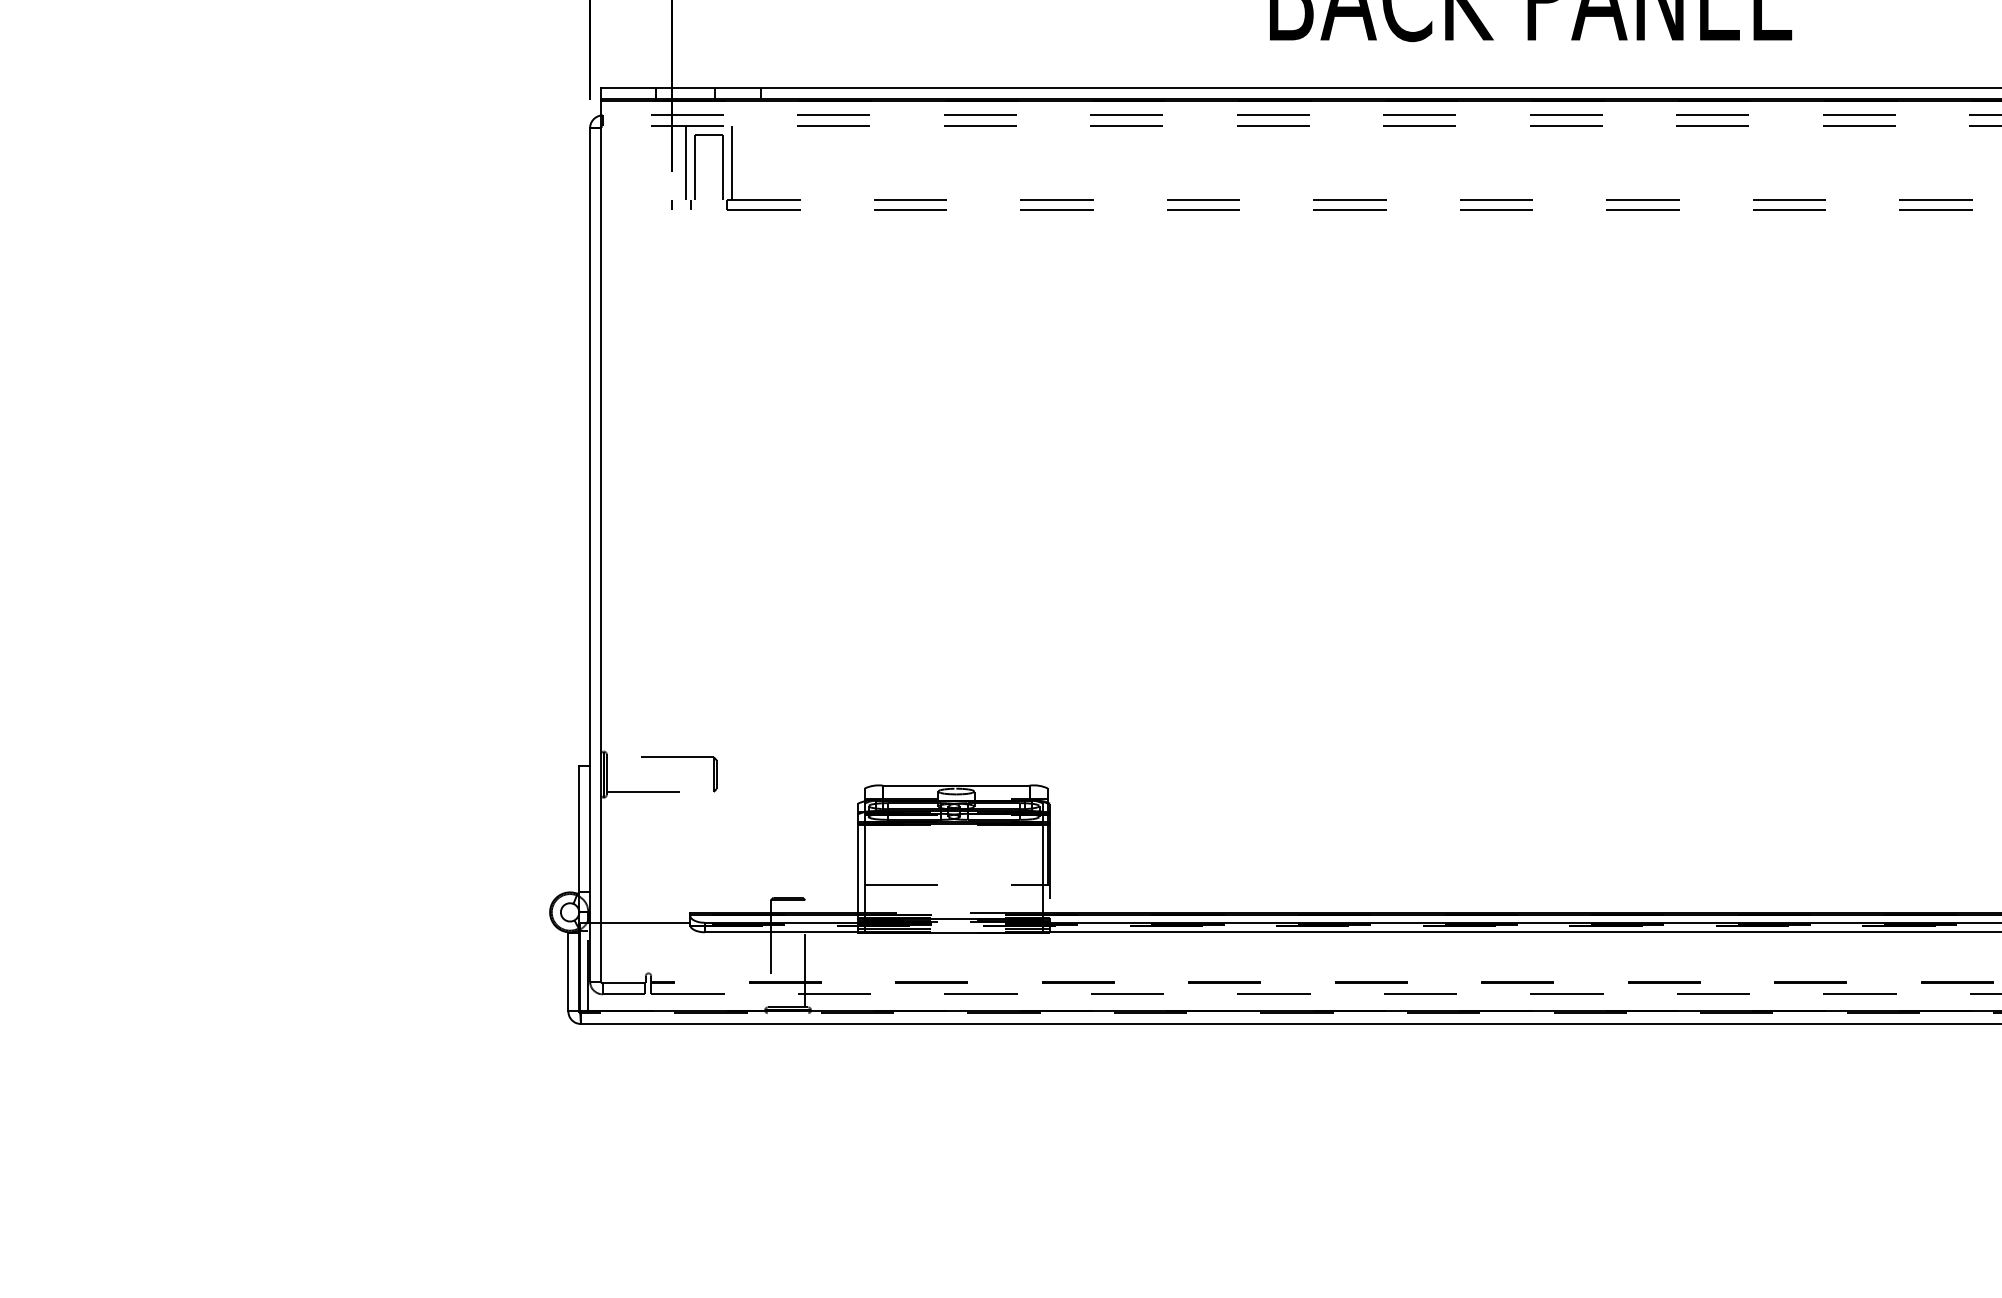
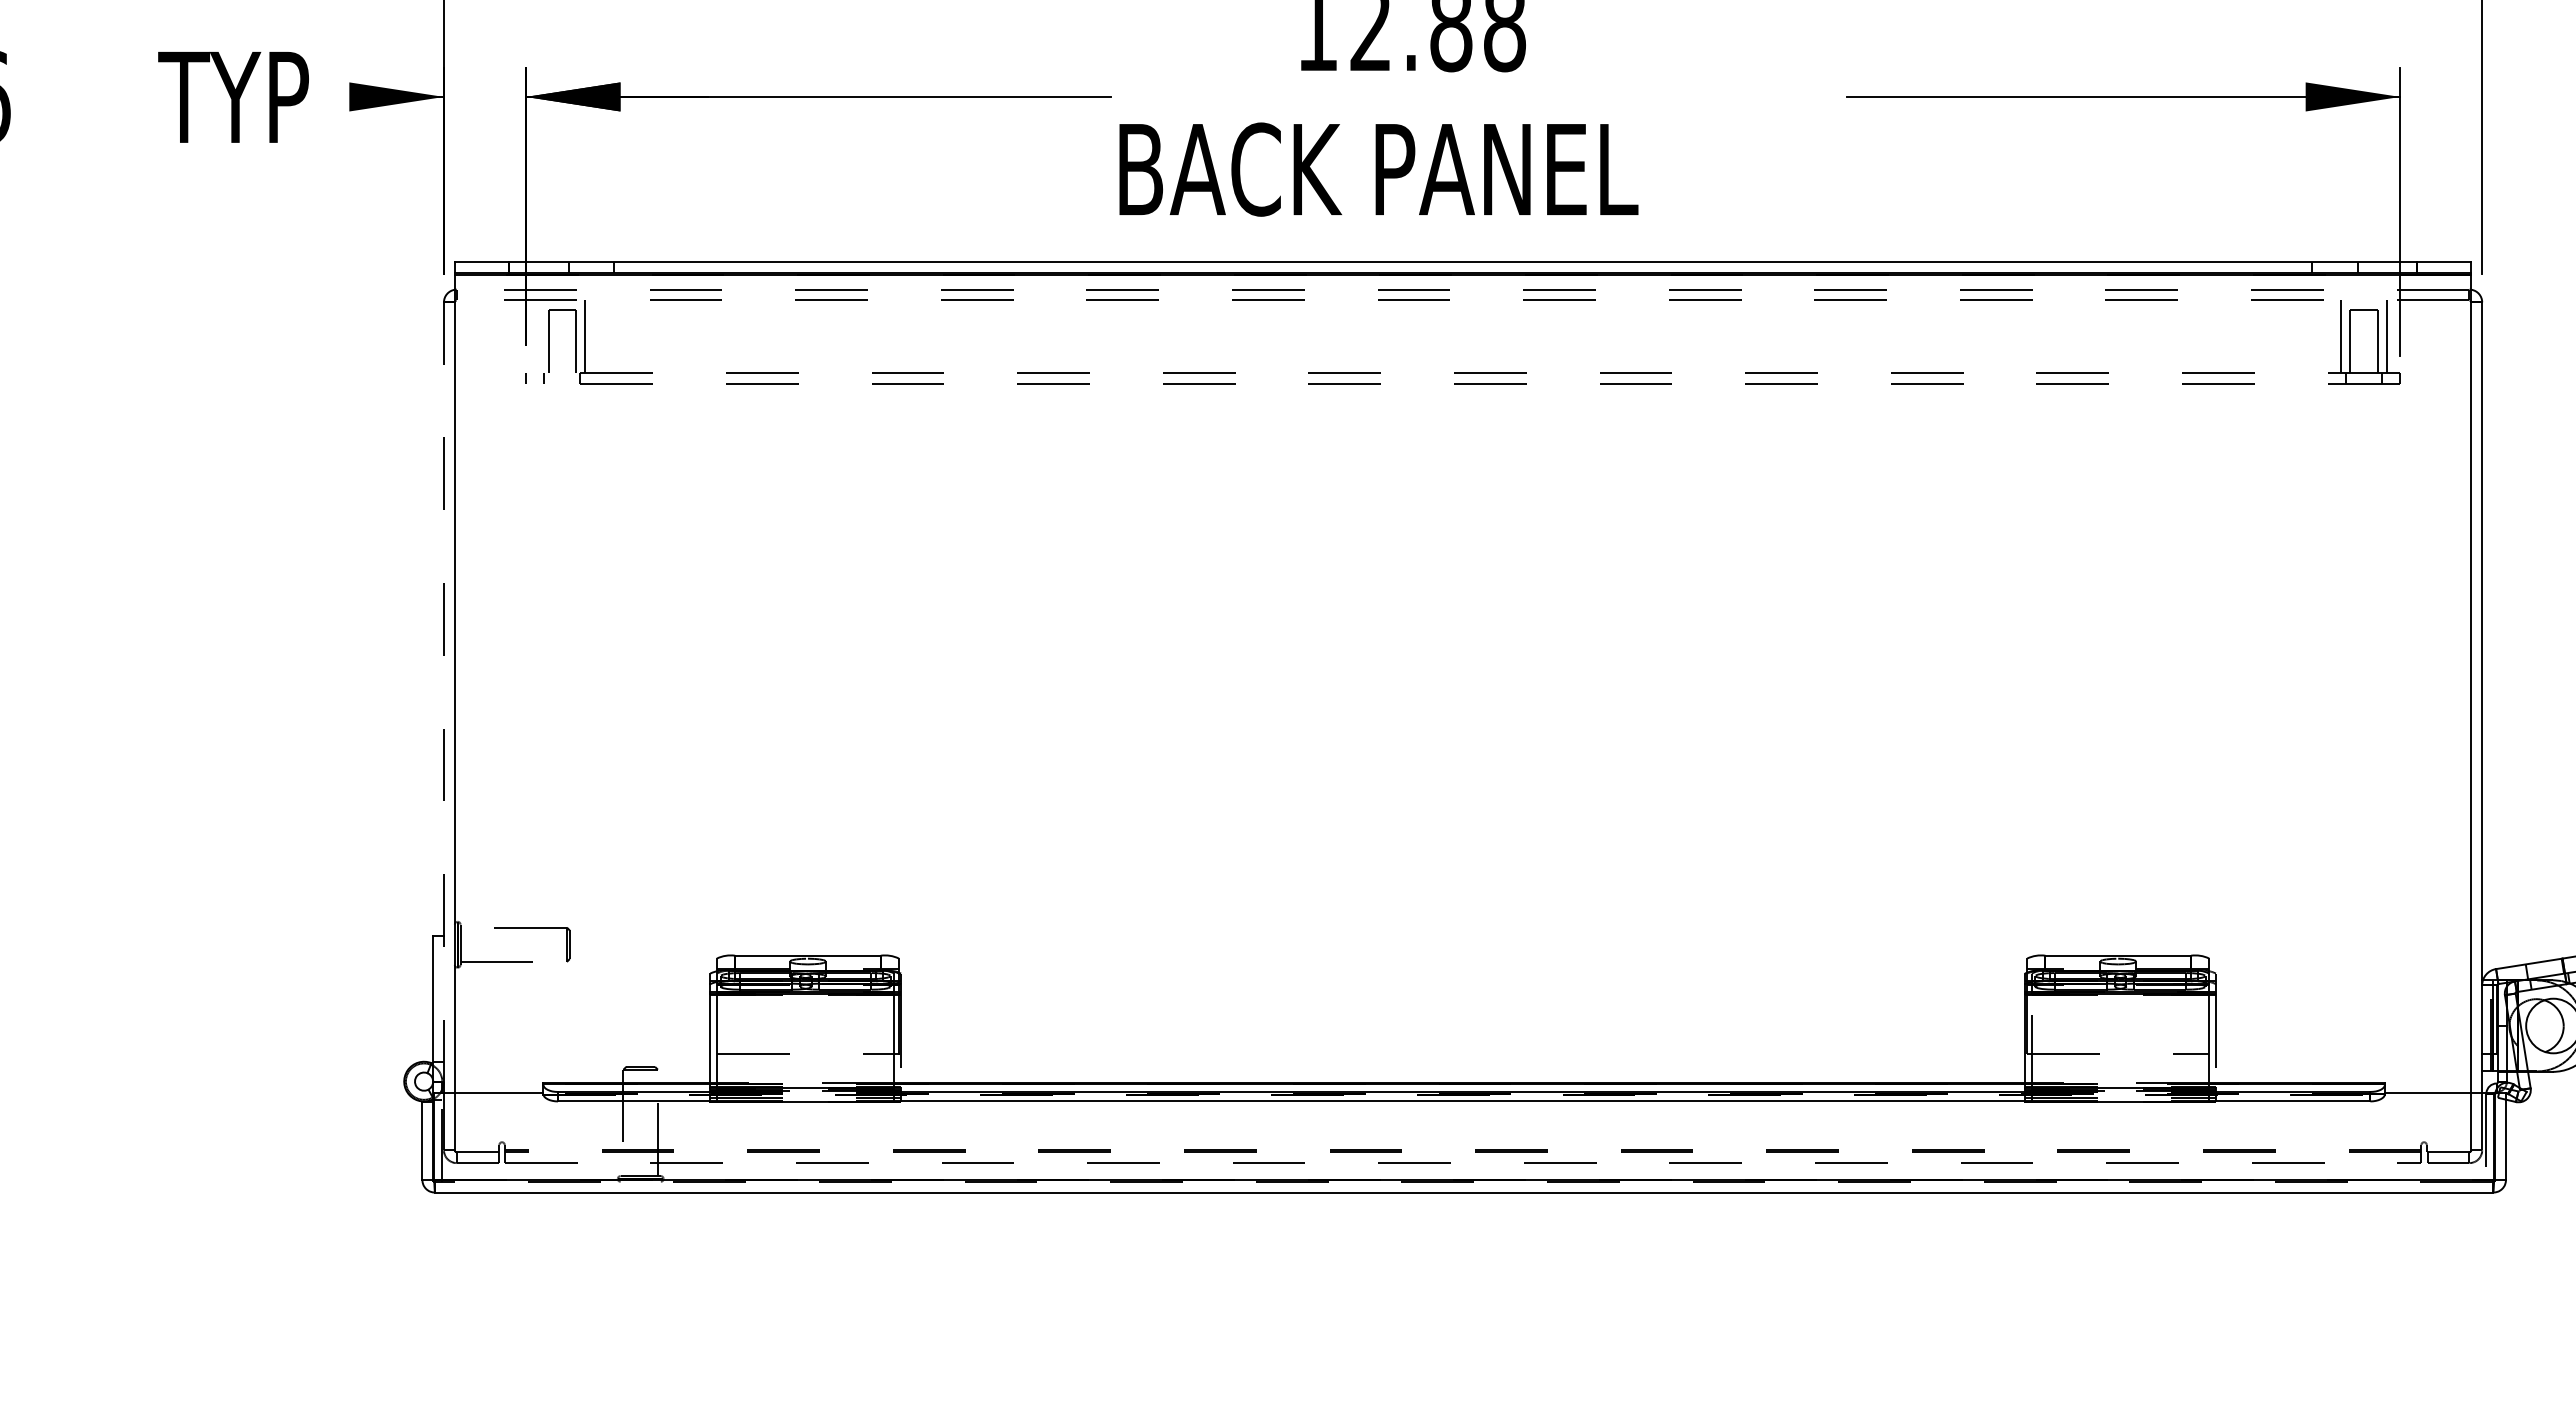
line: (686, 162) -> (539, 336), removed
line: (589, 525) -> (443, 697), solid -> dashed

